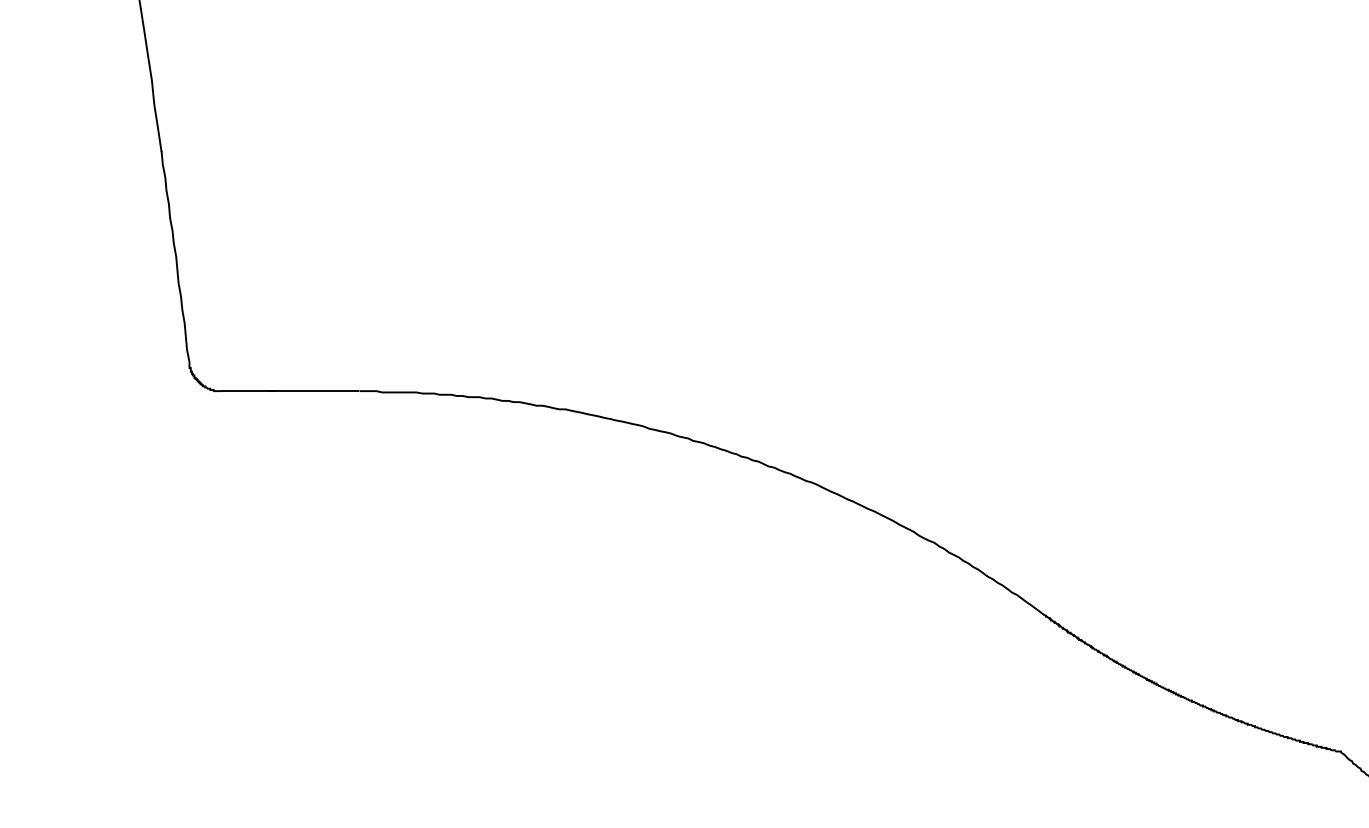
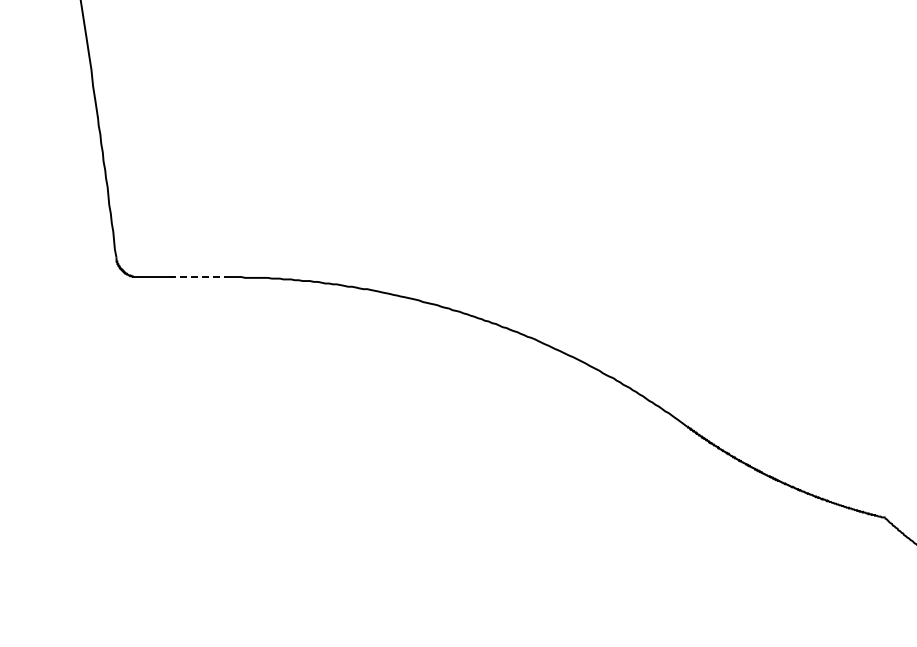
line: (315, 391) -> (200, 277), solid -> dashed

